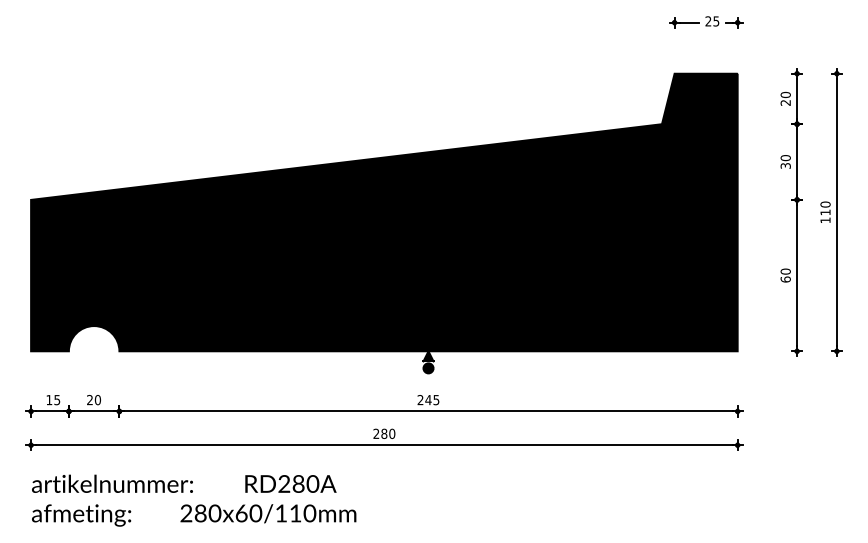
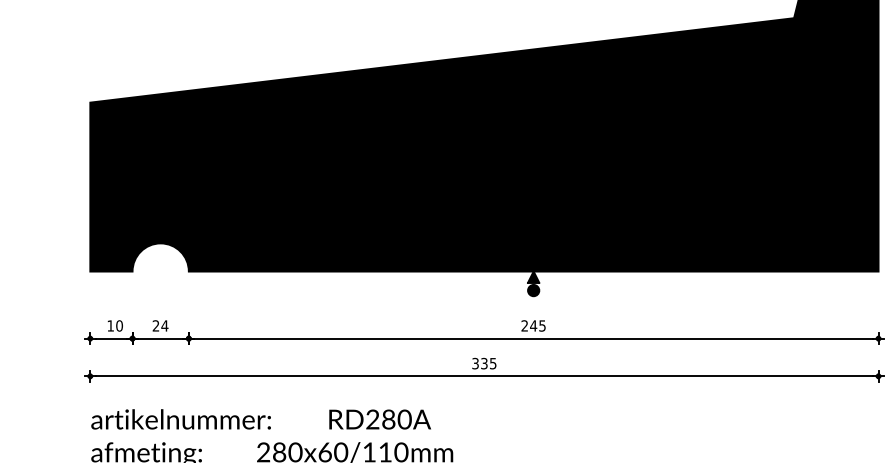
text: (57, 399) -> (119, 325), 15 -> 10
text: (97, 400) -> (164, 326), 20 -> 24
text: (384, 433) -> (484, 363), 280 -> 335

